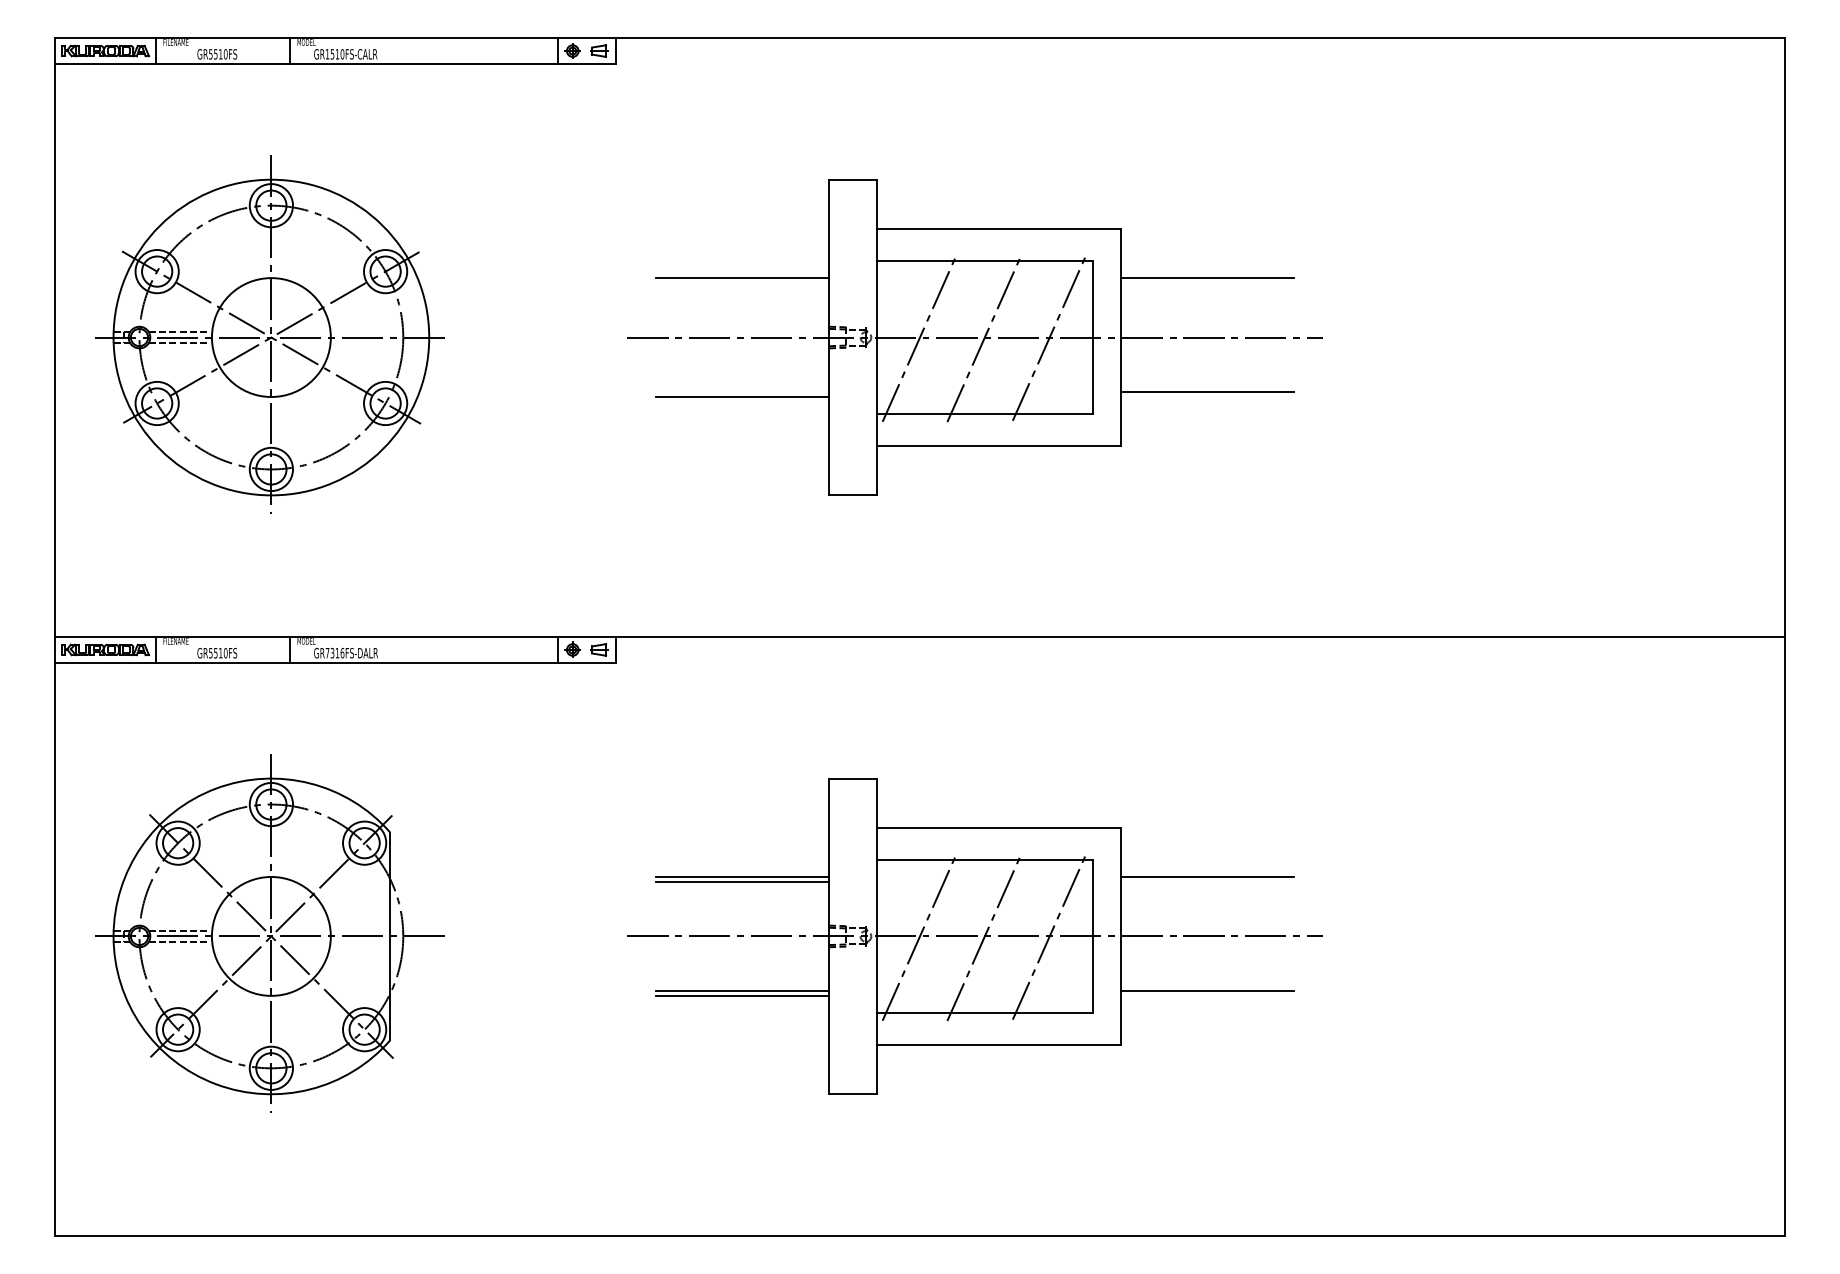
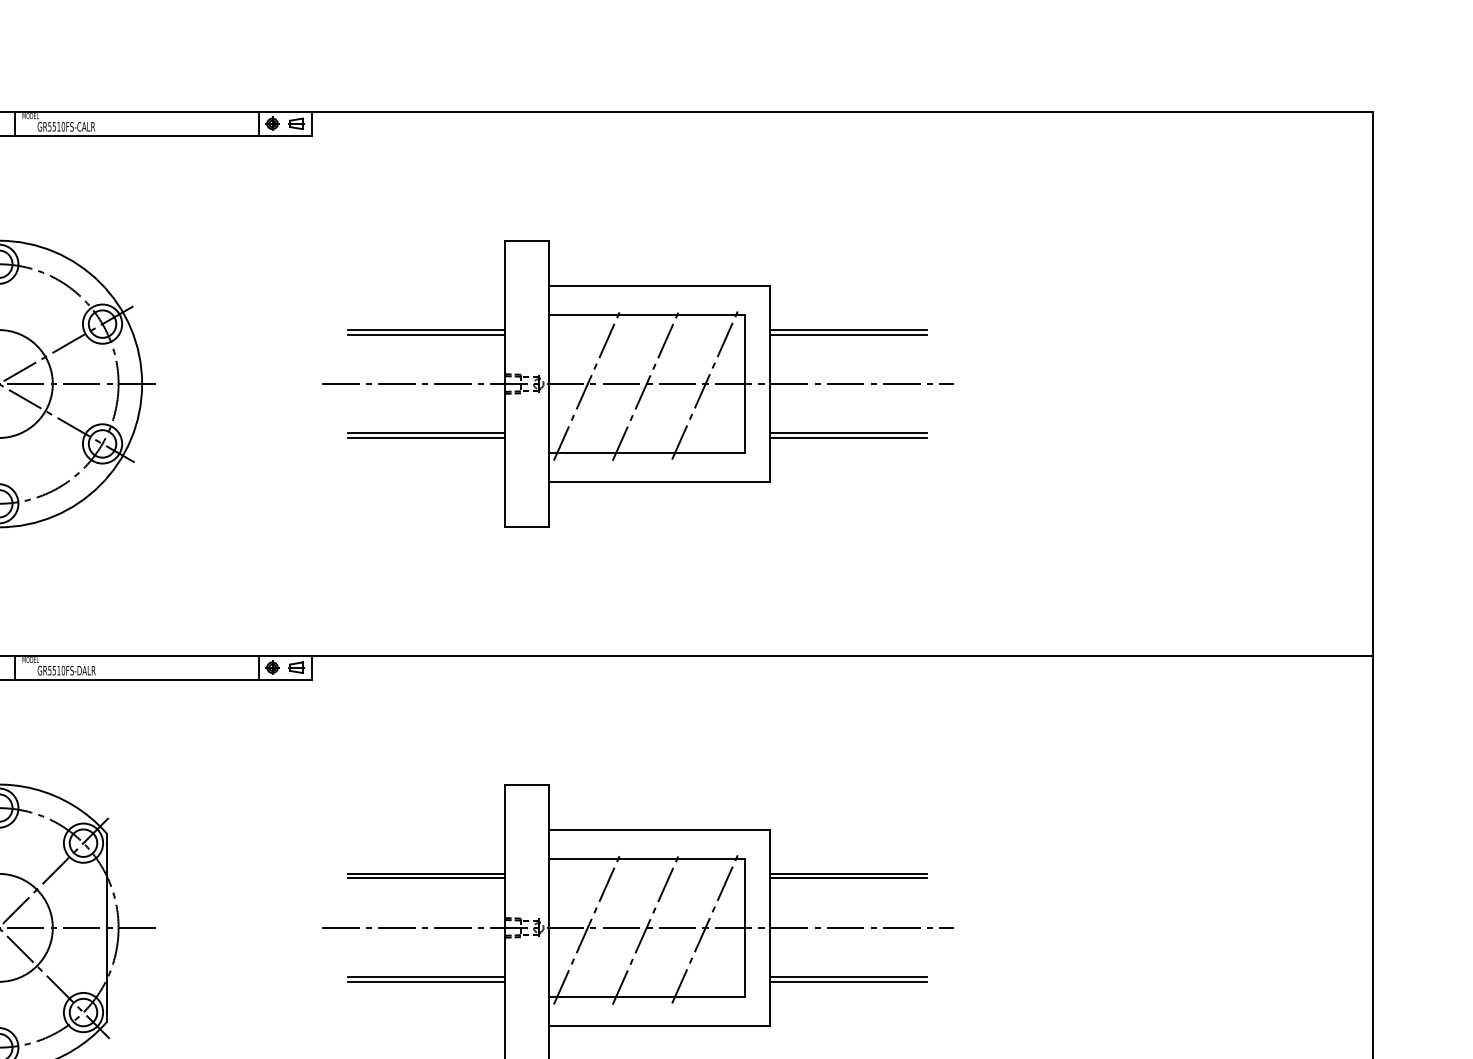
text: (327, 54) -> (49, 126), GR1510FS-CALR -> GR5510FS-CALR
line: (742, 283) -> (426, 334), added
line: (1207, 283) -> (848, 334), added
line: (742, 391) -> (426, 433), added
line: (1207, 397) -> (848, 438), added
text: (334, 652) -> (56, 670), GR7316FS-DALR -> GR5510FS-DALR
line: (1207, 882) -> (848, 878), added
line: (1207, 995) -> (848, 981), added

